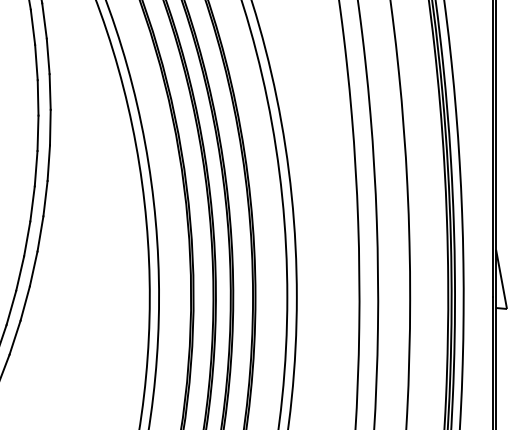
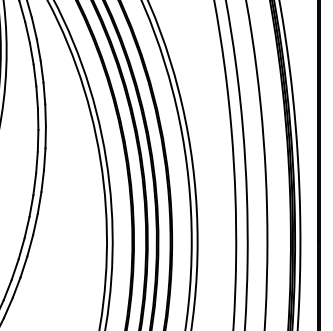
hatch: (501, 278) -> (323, 230), removed

